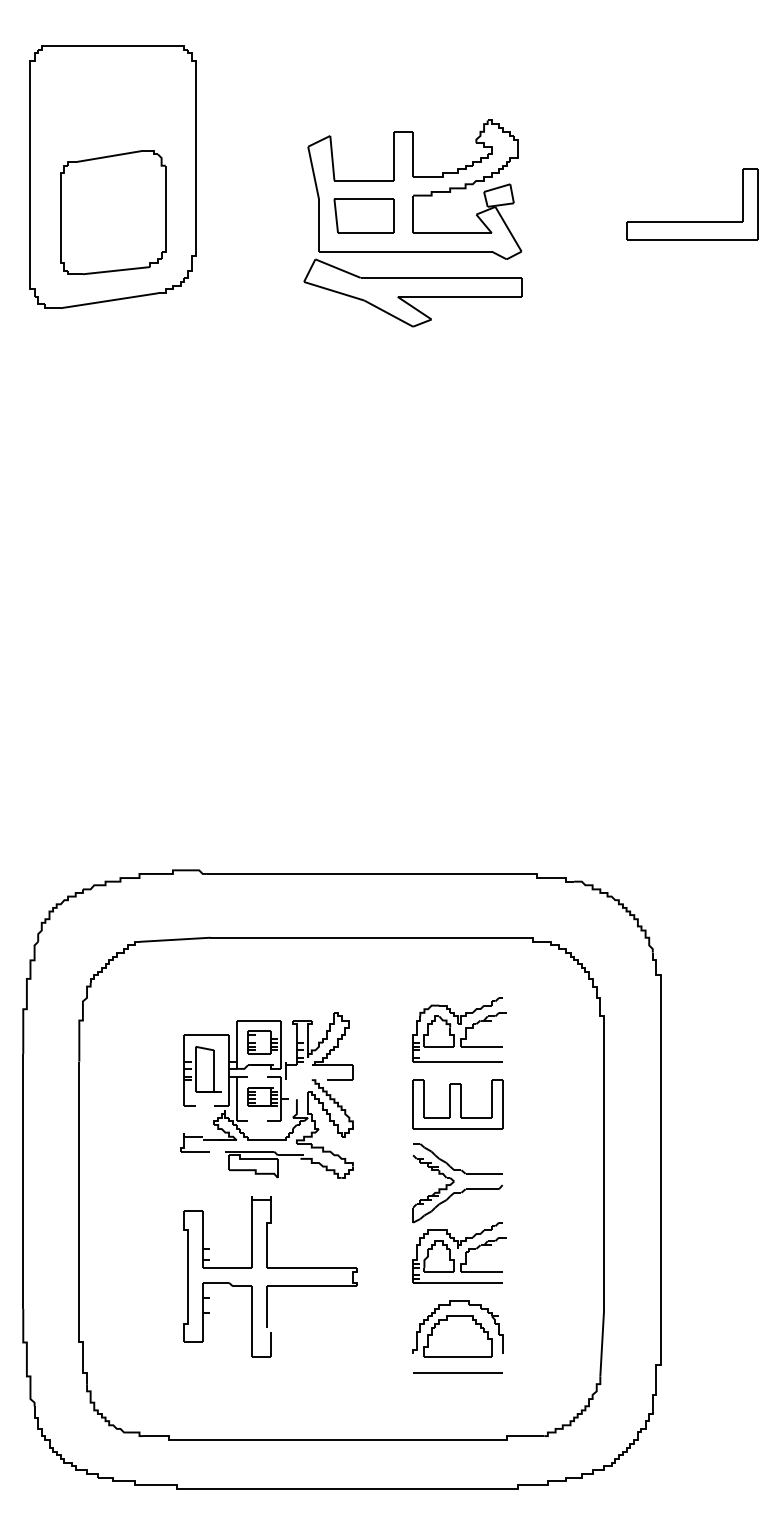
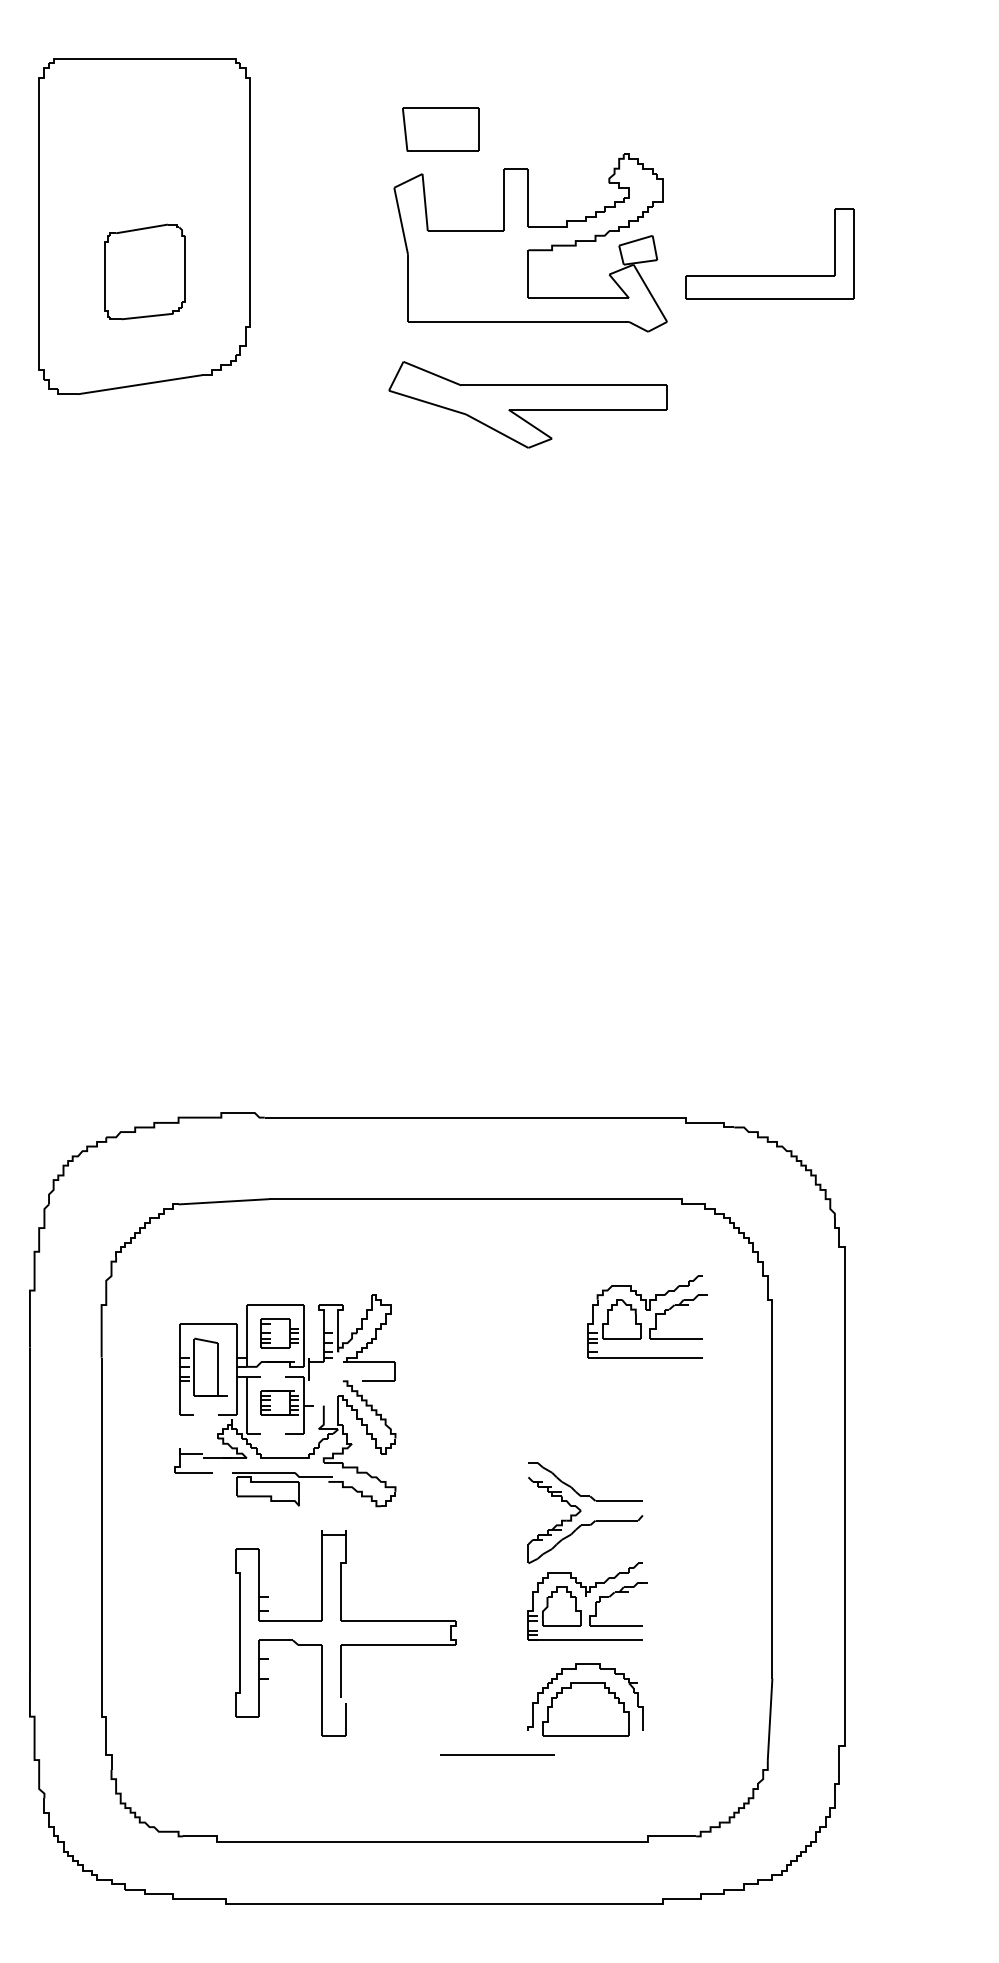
part: (112, 212) -> (144, 271), size x0.6
part: (363, 216) -> (440, 129), moved
part: (691, 221) -> (769, 275), moved
part: (412, 292) -> (527, 404), moved
part: (459, 1029) -> (647, 1316), moved
part: (266, 1095) -> (285, 1400), moved
part: (457, 1104) -> (585, 1412), removed
line: (457, 1372) -> (497, 1754), moved

